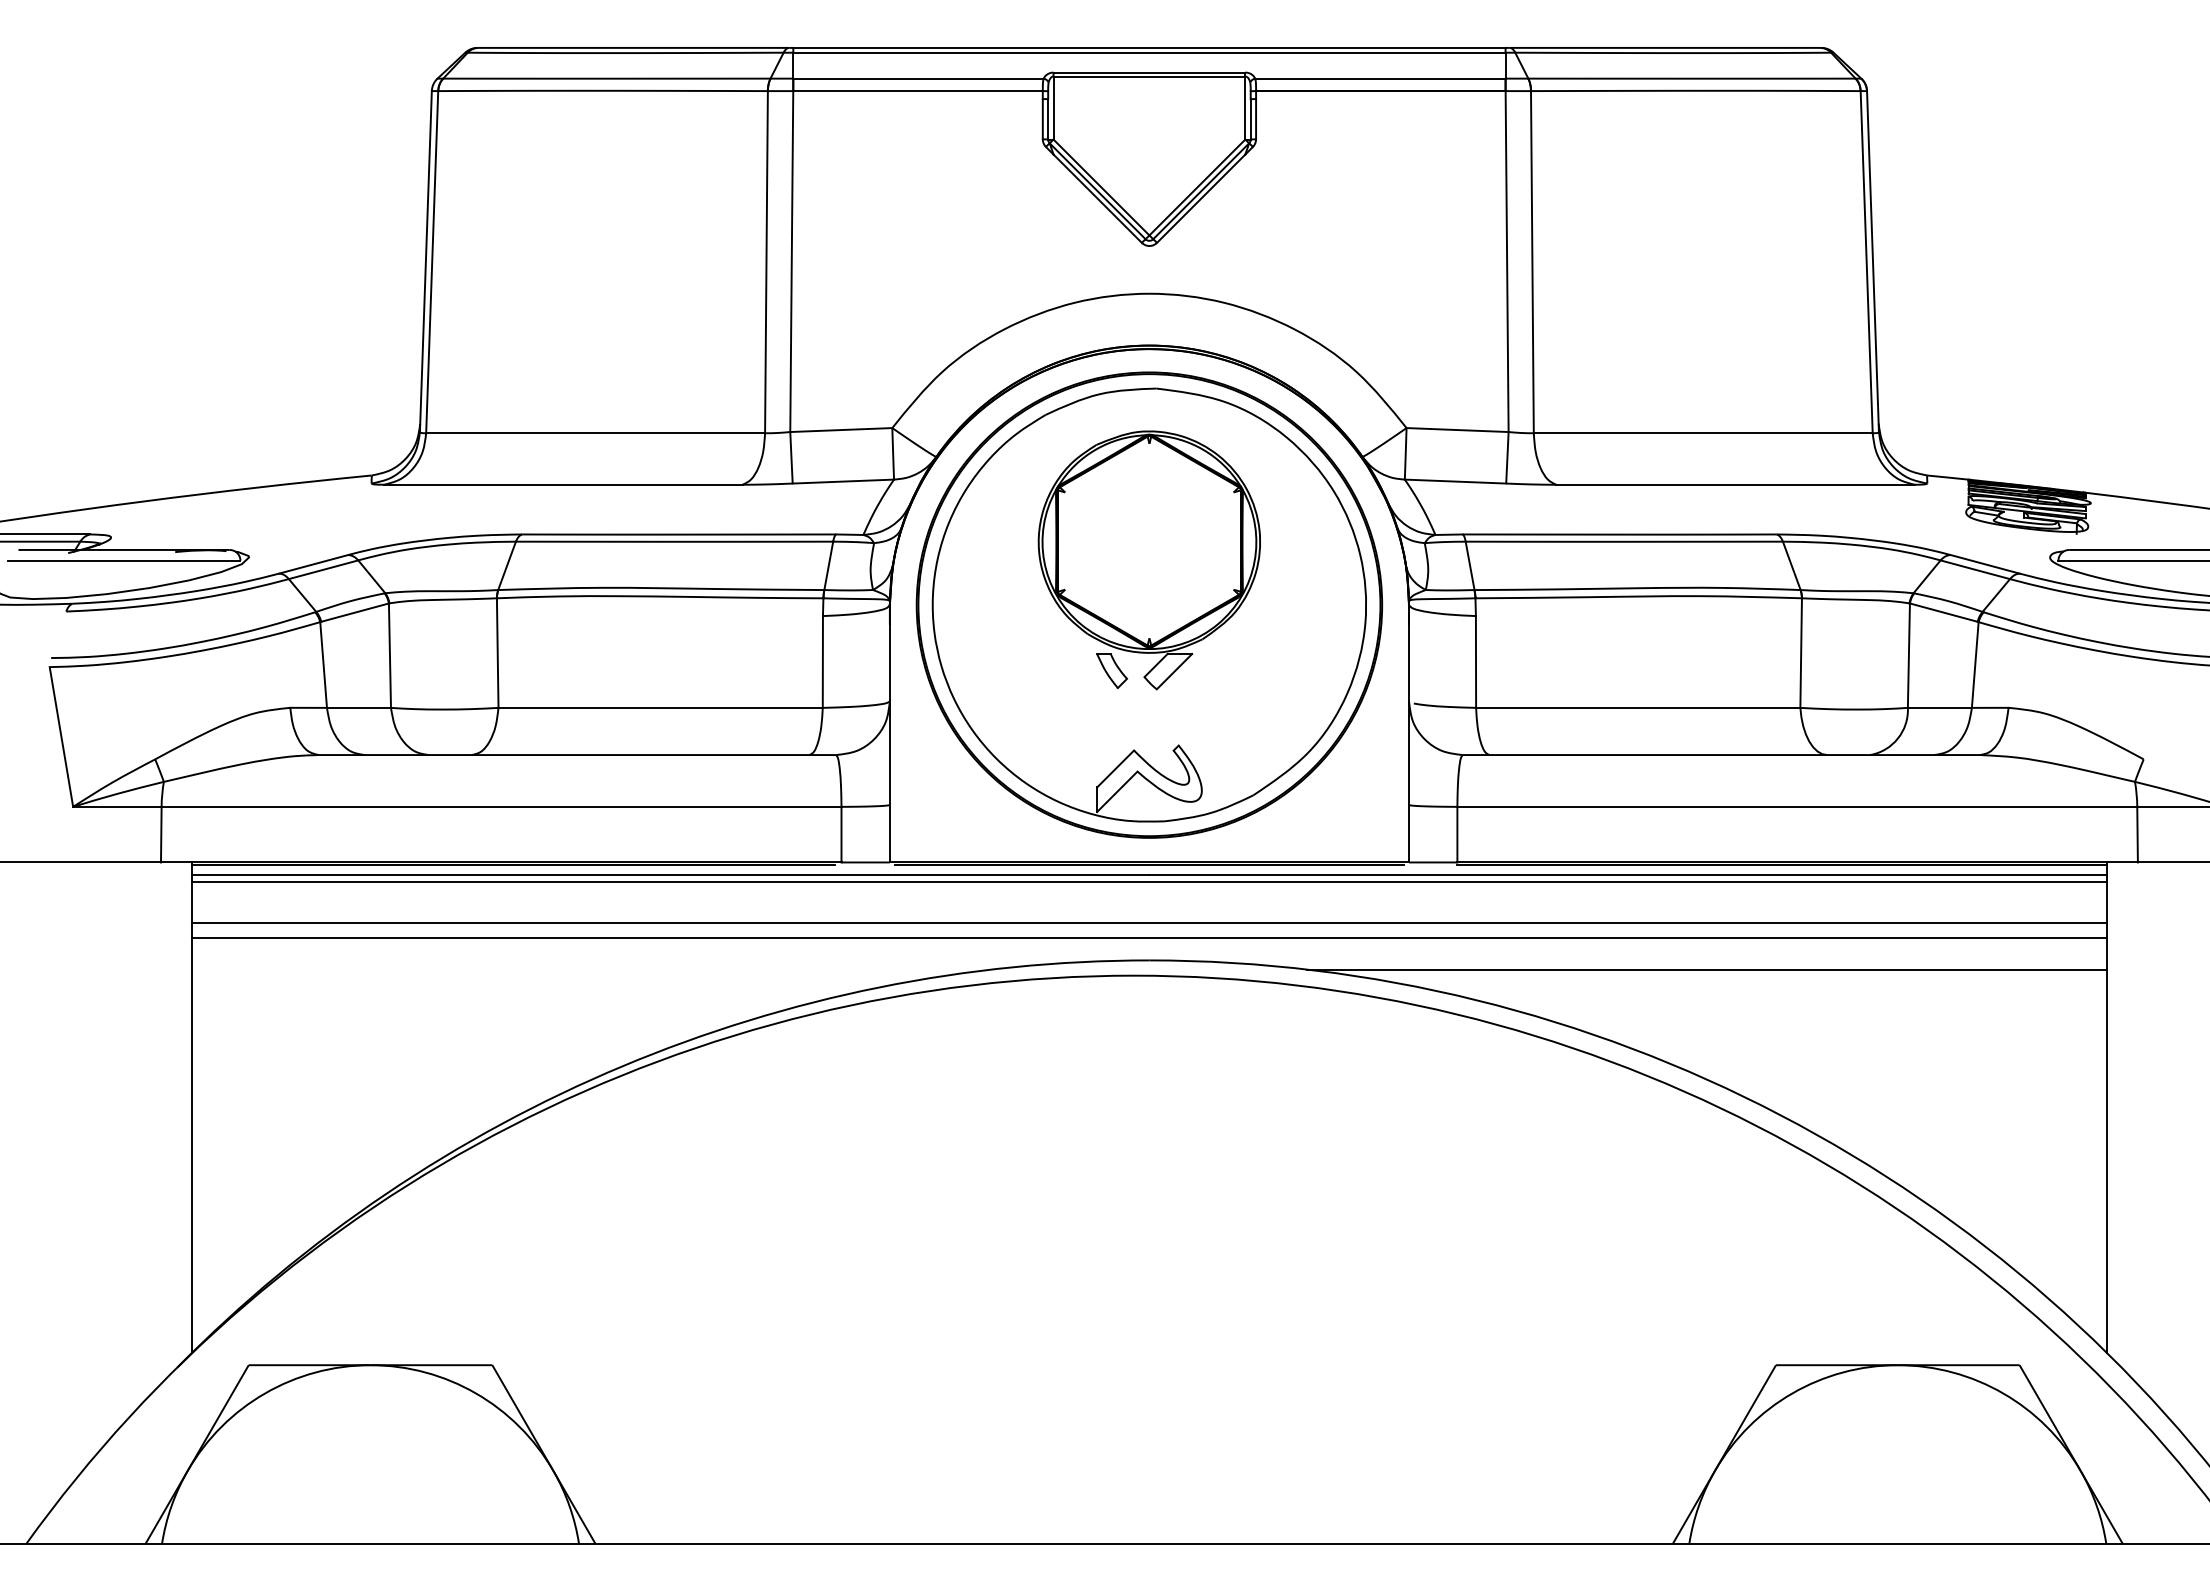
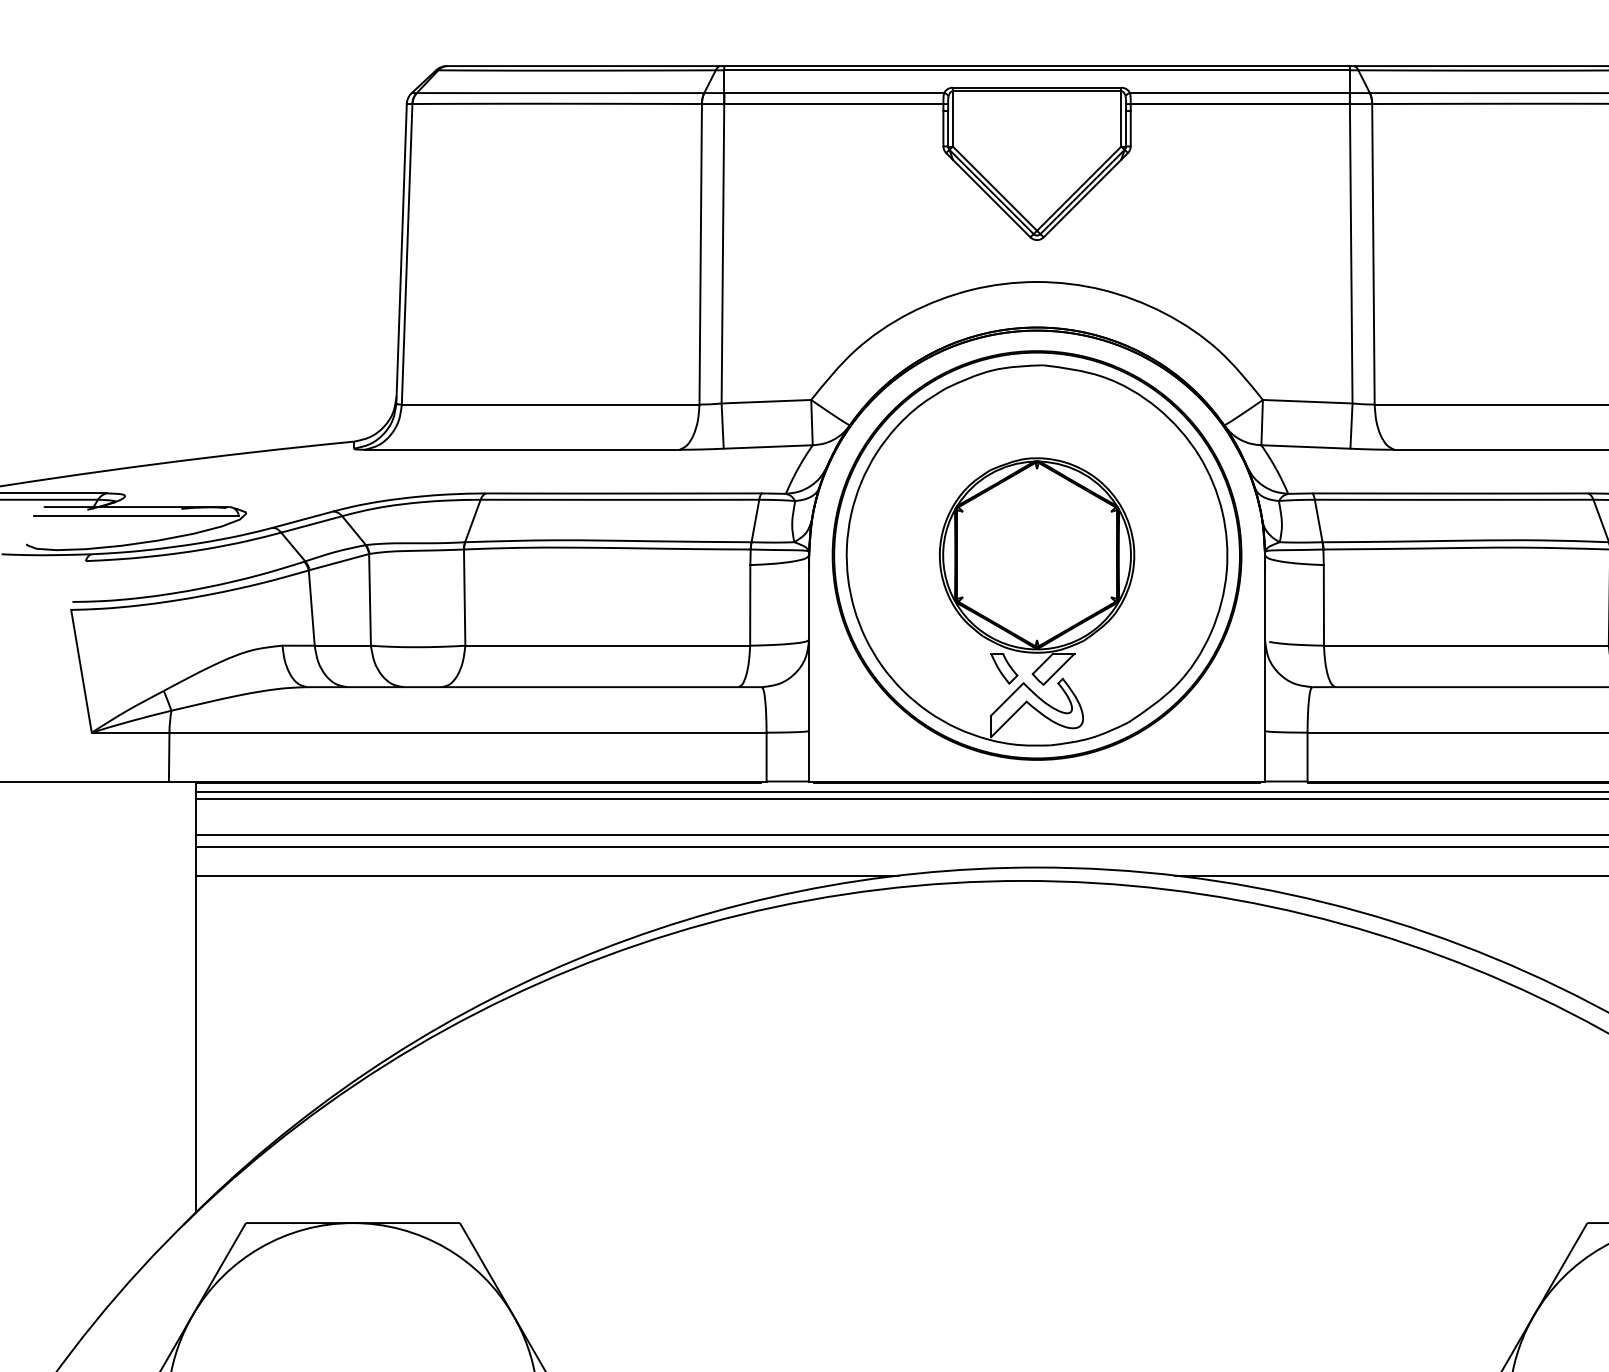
part: (1148, 560) -> (1036, 571), moved
line: (592, 969) -> (547, 875), added

